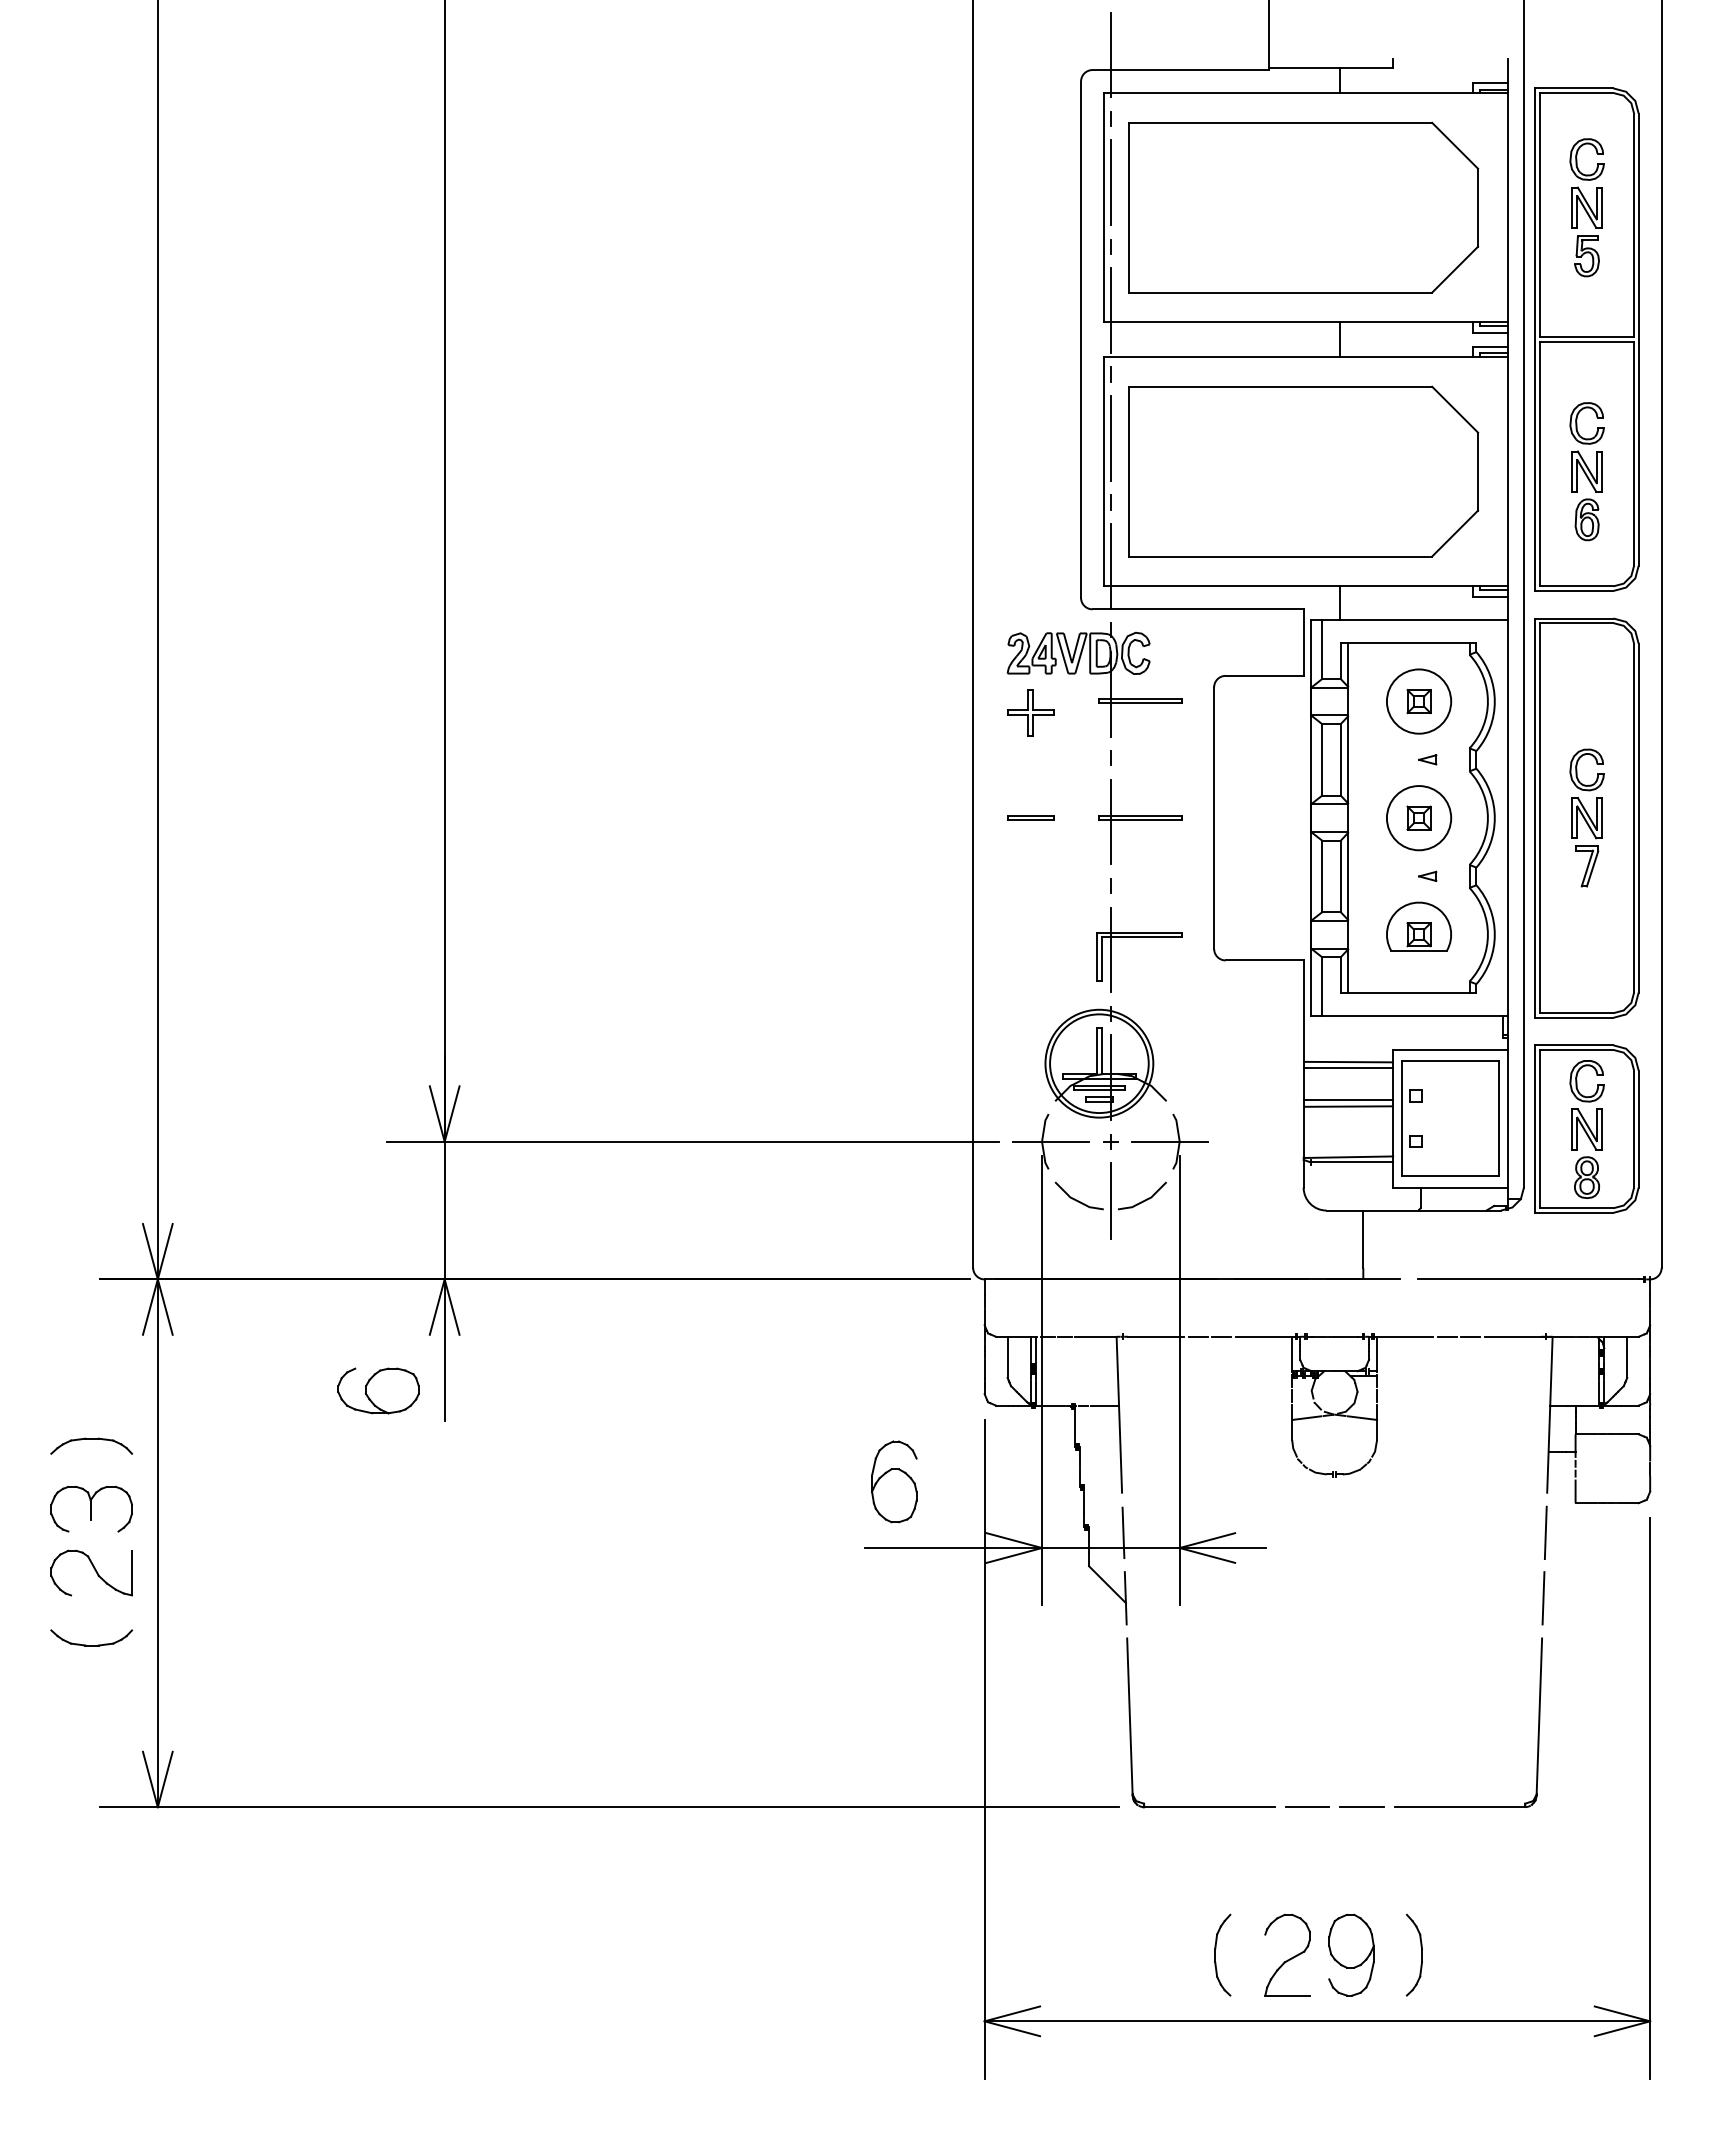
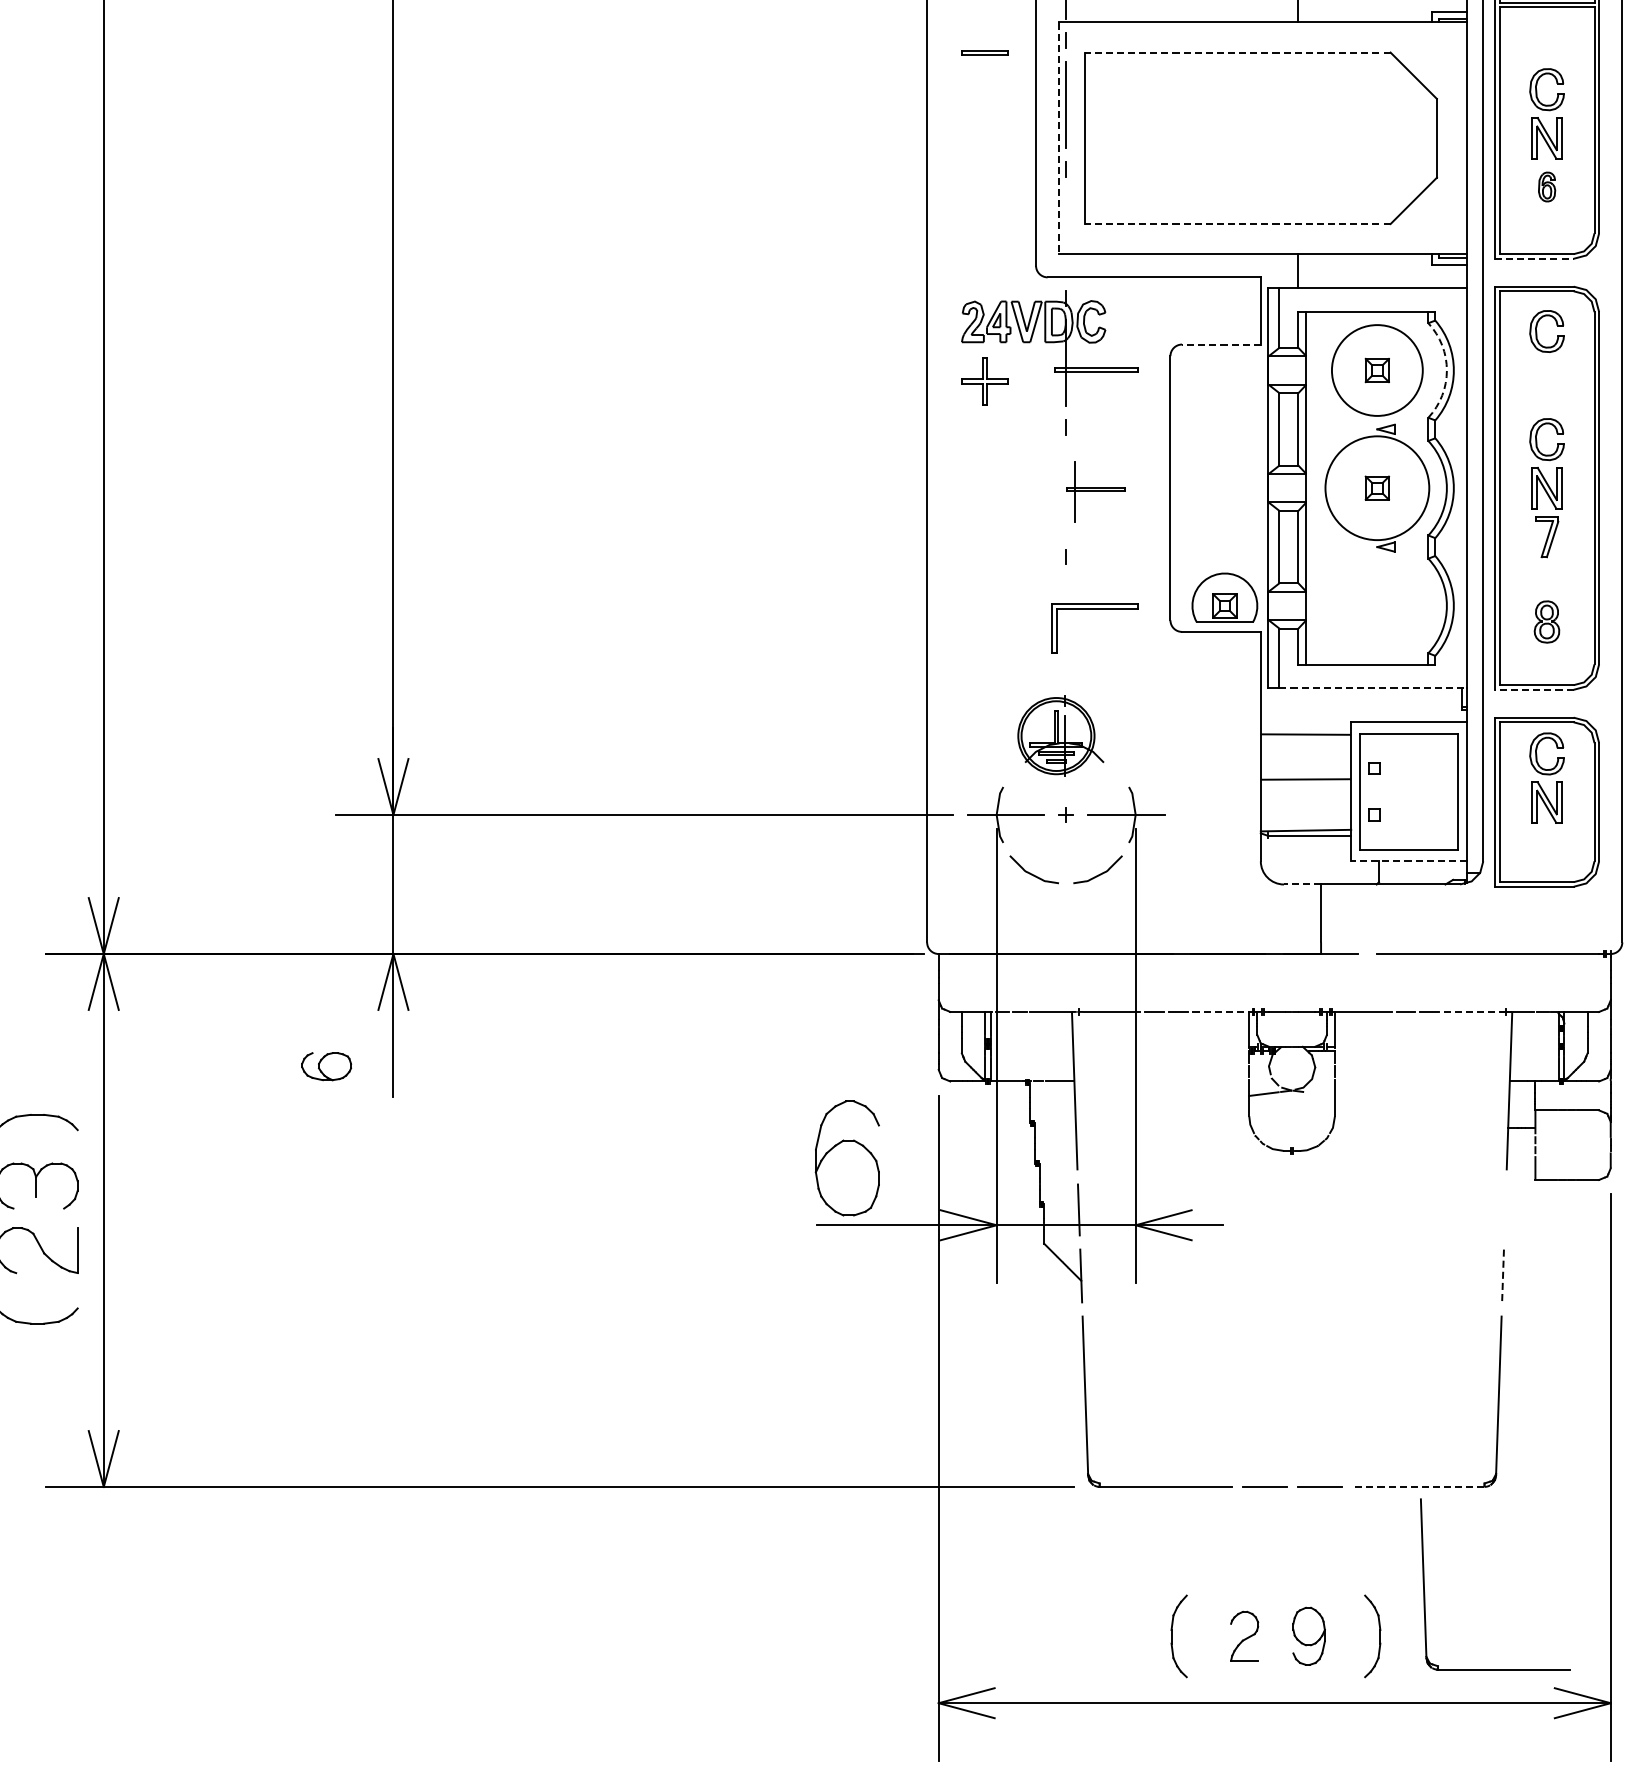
line: (1280, 386) -> (1237, 52), solid -> dashed
line: (1103, 471) -> (1058, 138), solid -> dashed
part: (1586, 519) -> (1546, 186), size x0.7
line: (1280, 556) -> (1237, 224), solid -> dashed
line: (1110, 565) -> (1065, 233), removed
line: (1574, 590) -> (1534, 258), solid -> dashed
part: (1577, 662) -> (1537, 331), added
line: (1264, 675) -> (1221, 344), solid -> dashed
circle: (1418, 701) -> (1376, 370), size x1.4
arc: (1487, 701) -> (1446, 370), solid -> dashed
part: (1030, 817) -> (985, 52), moved
circle: (1418, 818) -> (1376, 488), size x1.6
part: (1140, 821) -> (1096, 491), size x0.7
part: (1418, 926) -> (1224, 597), moved
line: (1110, 949) -> (1065, 620), removed
line: (1414, 1015) -> (1372, 687), solid -> dashed
line: (1573, 1017) -> (1533, 689), solid -> dashed
part: (1105, 1063) -> (1060, 735), size x0.7
line: (1348, 1068) -> (1306, 741), removed
line: (1348, 1100) -> (1306, 773), removed
part: (1587, 1177) -> (1547, 621), moved
line: (1450, 1187) -> (1409, 861), solid -> dashed
line: (1110, 1201) -> (1065, 875), removed
line: (1344, 1210) -> (1302, 884), solid -> dashed
line: (1264, 1336) -> (1221, 1011), solid -> dashed
line: (1513, 1336) -> (1472, 1011), solid -> dashed
part: (378, 1390) -> (326, 1066), size x0.6
line: (1362, 1417) -> (1320, 1093), removed
part: (894, 1481) -> (847, 1158), size x1.4
line: (1545, 1532) -> (1505, 1209), removed
line: (1543, 1598) -> (1503, 1276), solid -> dashed
line: (1459, 1807) -> (1418, 1487), solid -> dashed
part: (1466, 1905) -> (1425, 1586), added
part: (1287, 1954) -> (1244, 1635), size x0.6
part: (1351, 1954) -> (1309, 1635), size x0.7

